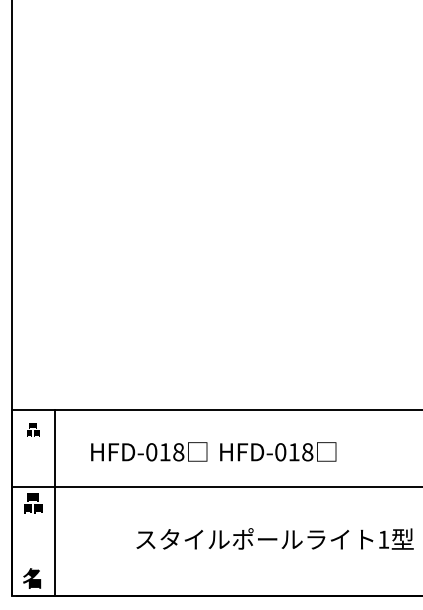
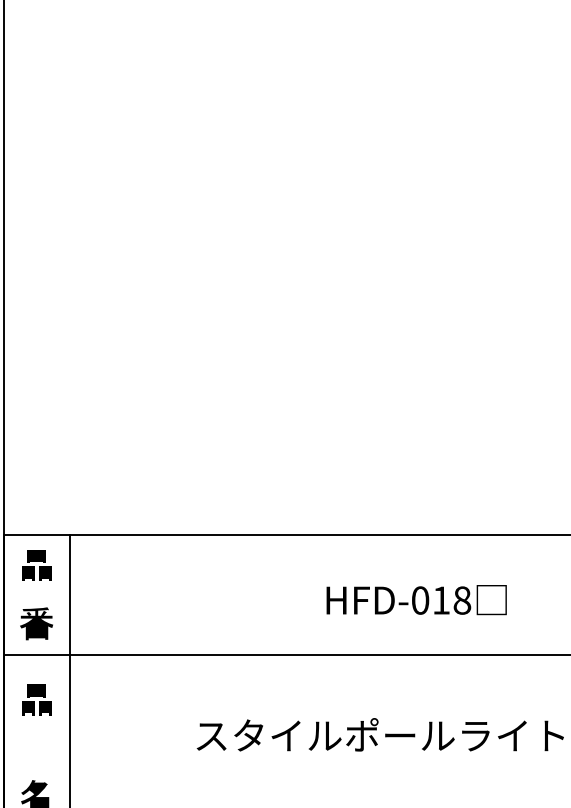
part: (33, 429) -> (37, 565), size x1.43
part: (149, 451) -> (217, 599), removed
part: (32, 466) -> (35, 622), added
part: (33, 503) -> (37, 700), moved

